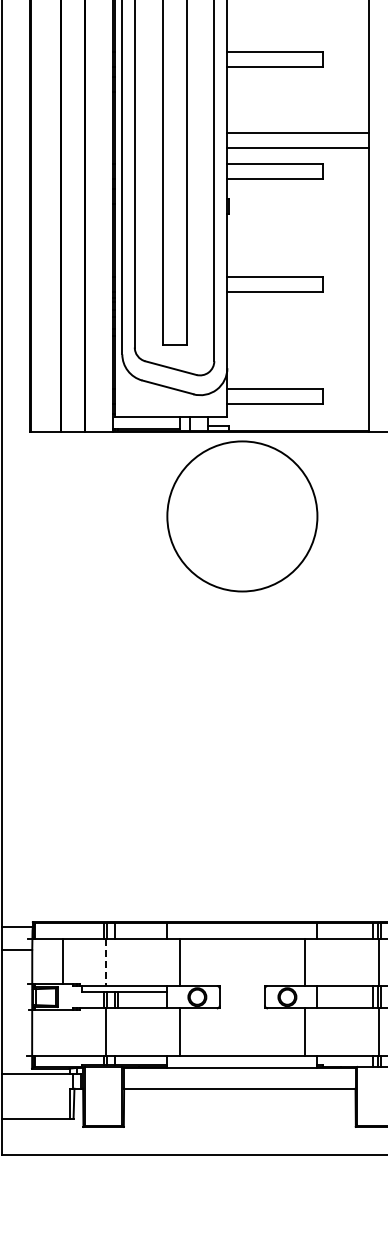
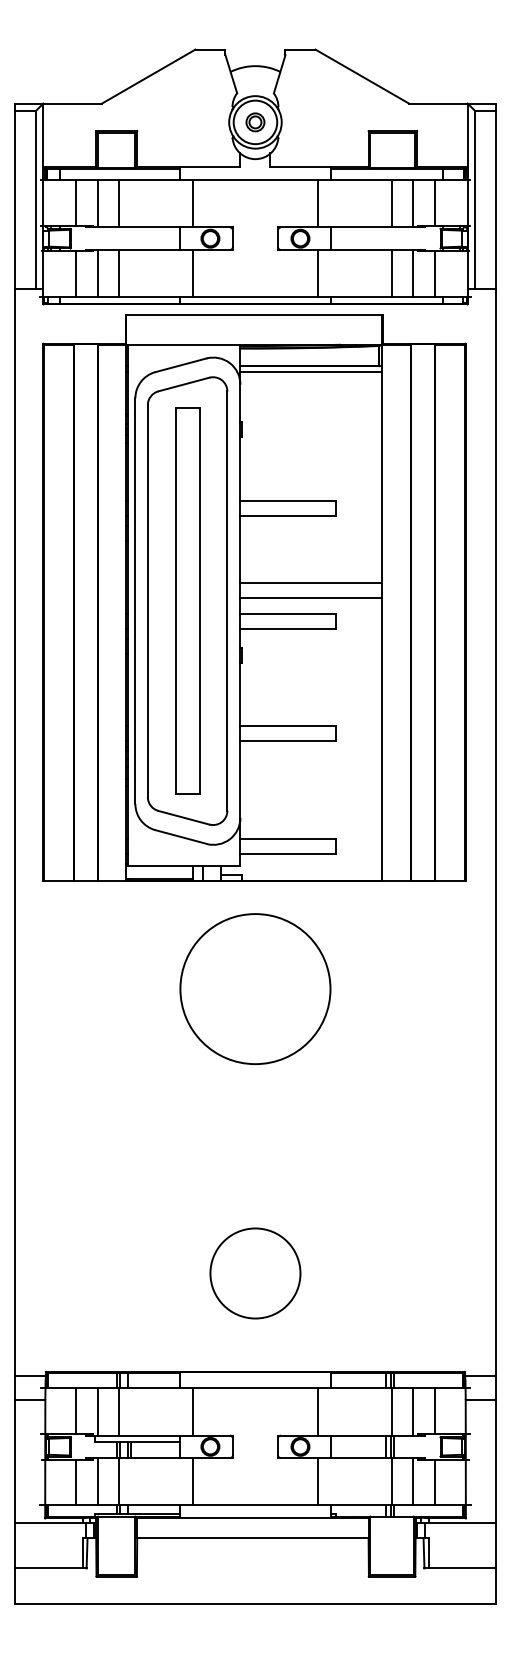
circle: (242, 515) -> (255, 988), moved
circle: (242, 823) -> (255, 1273), added
line: (84, 961) -> (97, 1411), added
line: (105, 961) -> (118, 1411), dashed -> solid
line: (84, 1031) -> (97, 1481), added
line: (62, 1032) -> (75, 1482), added

